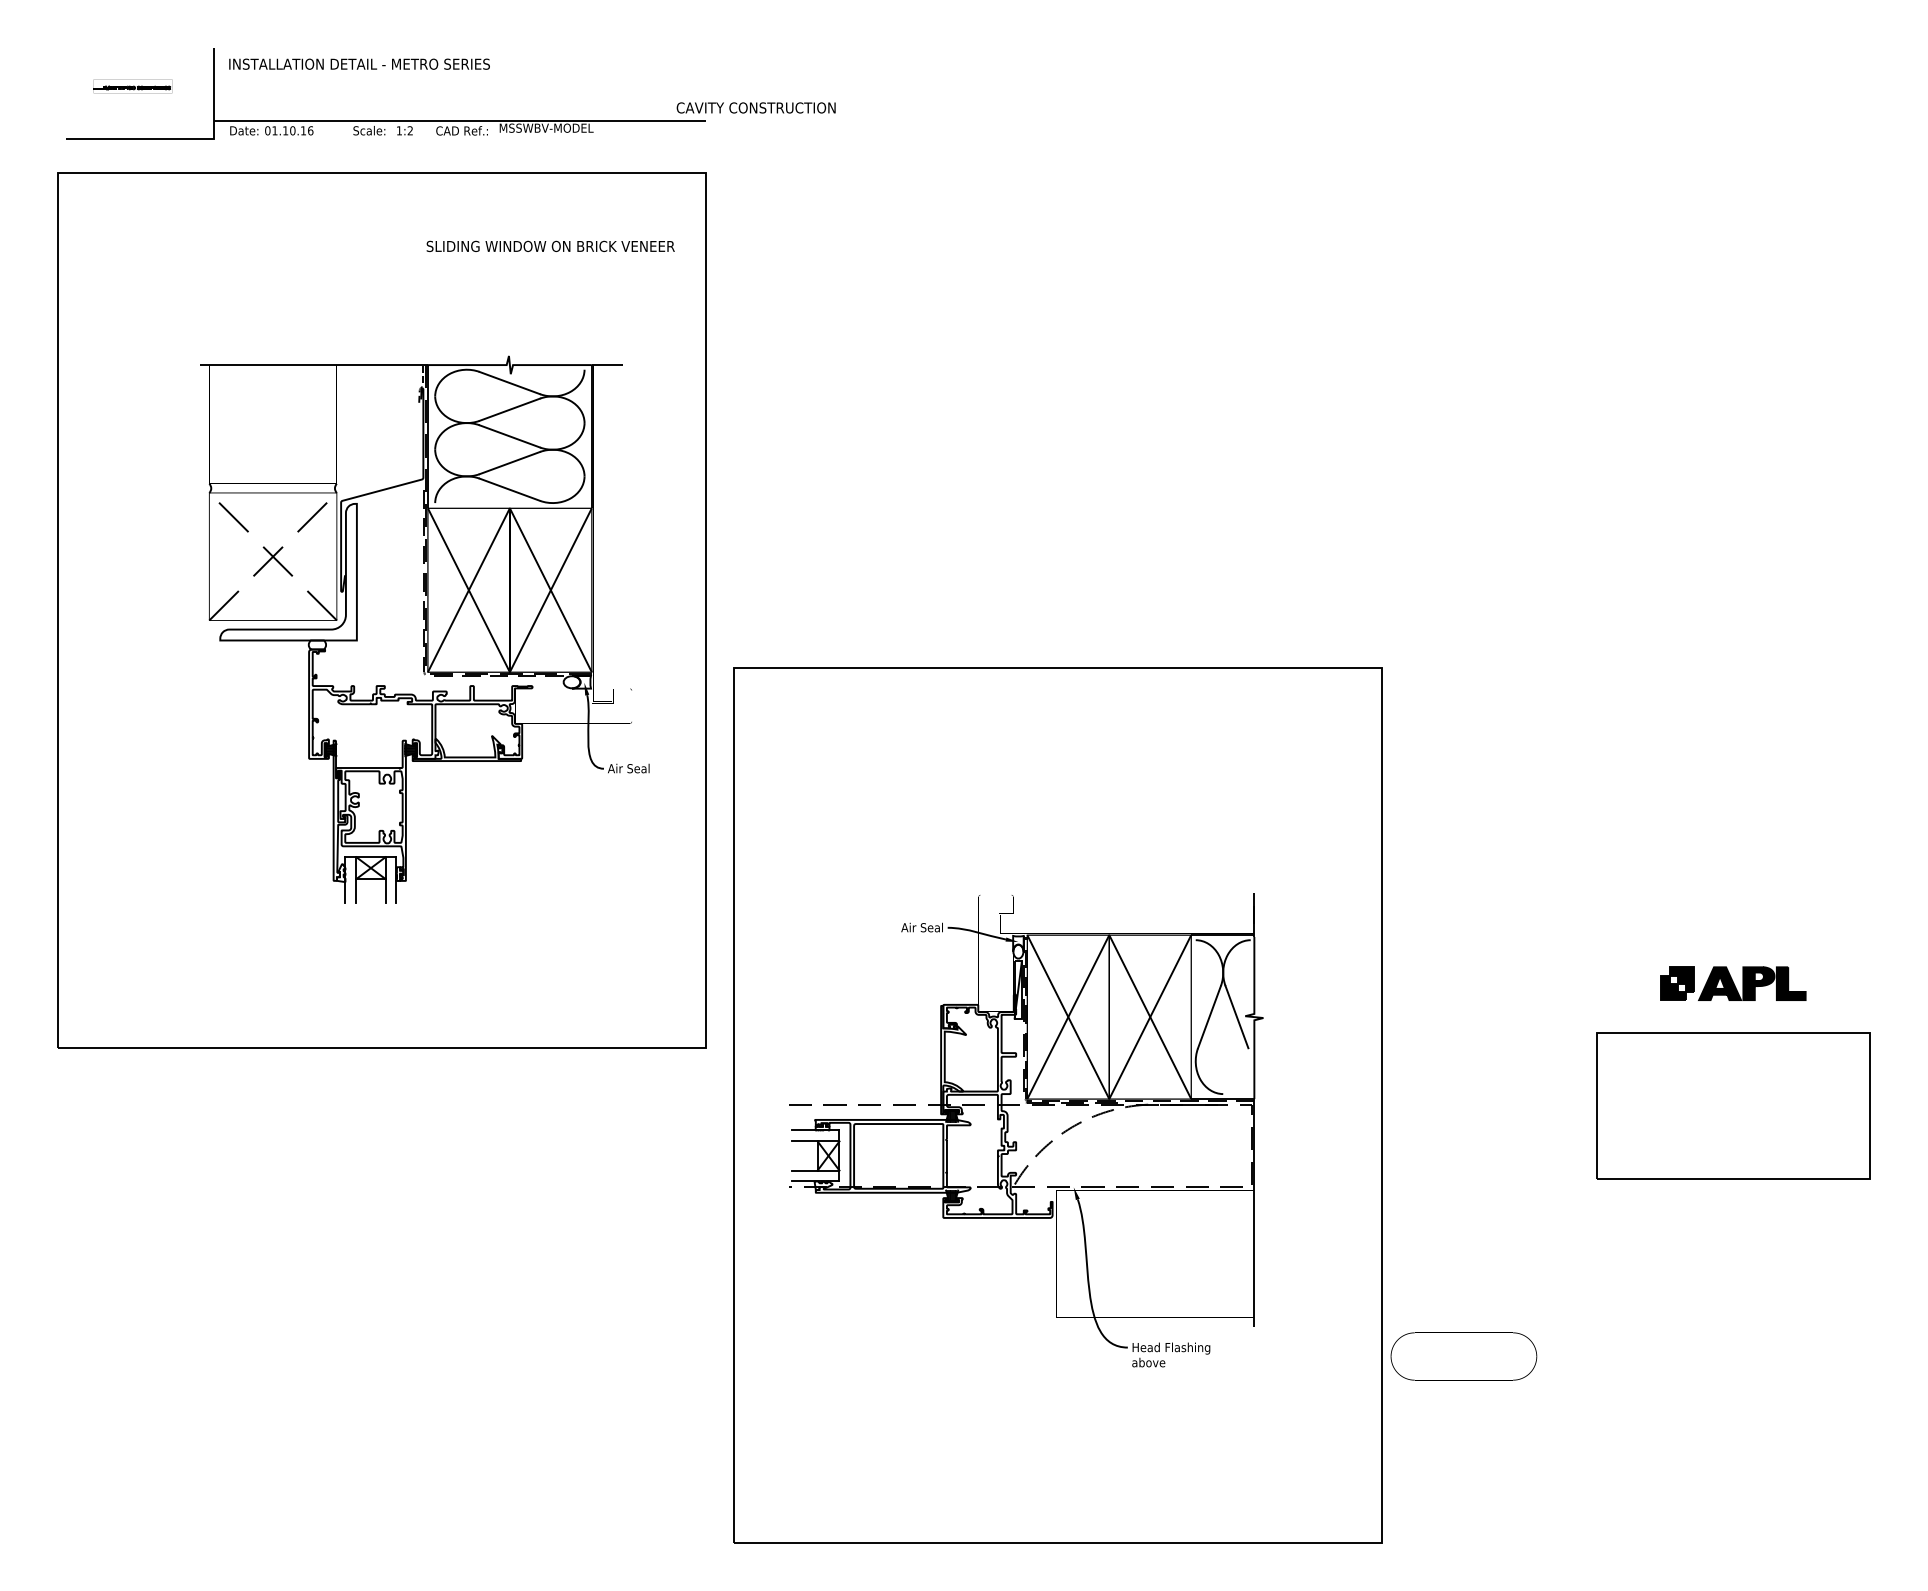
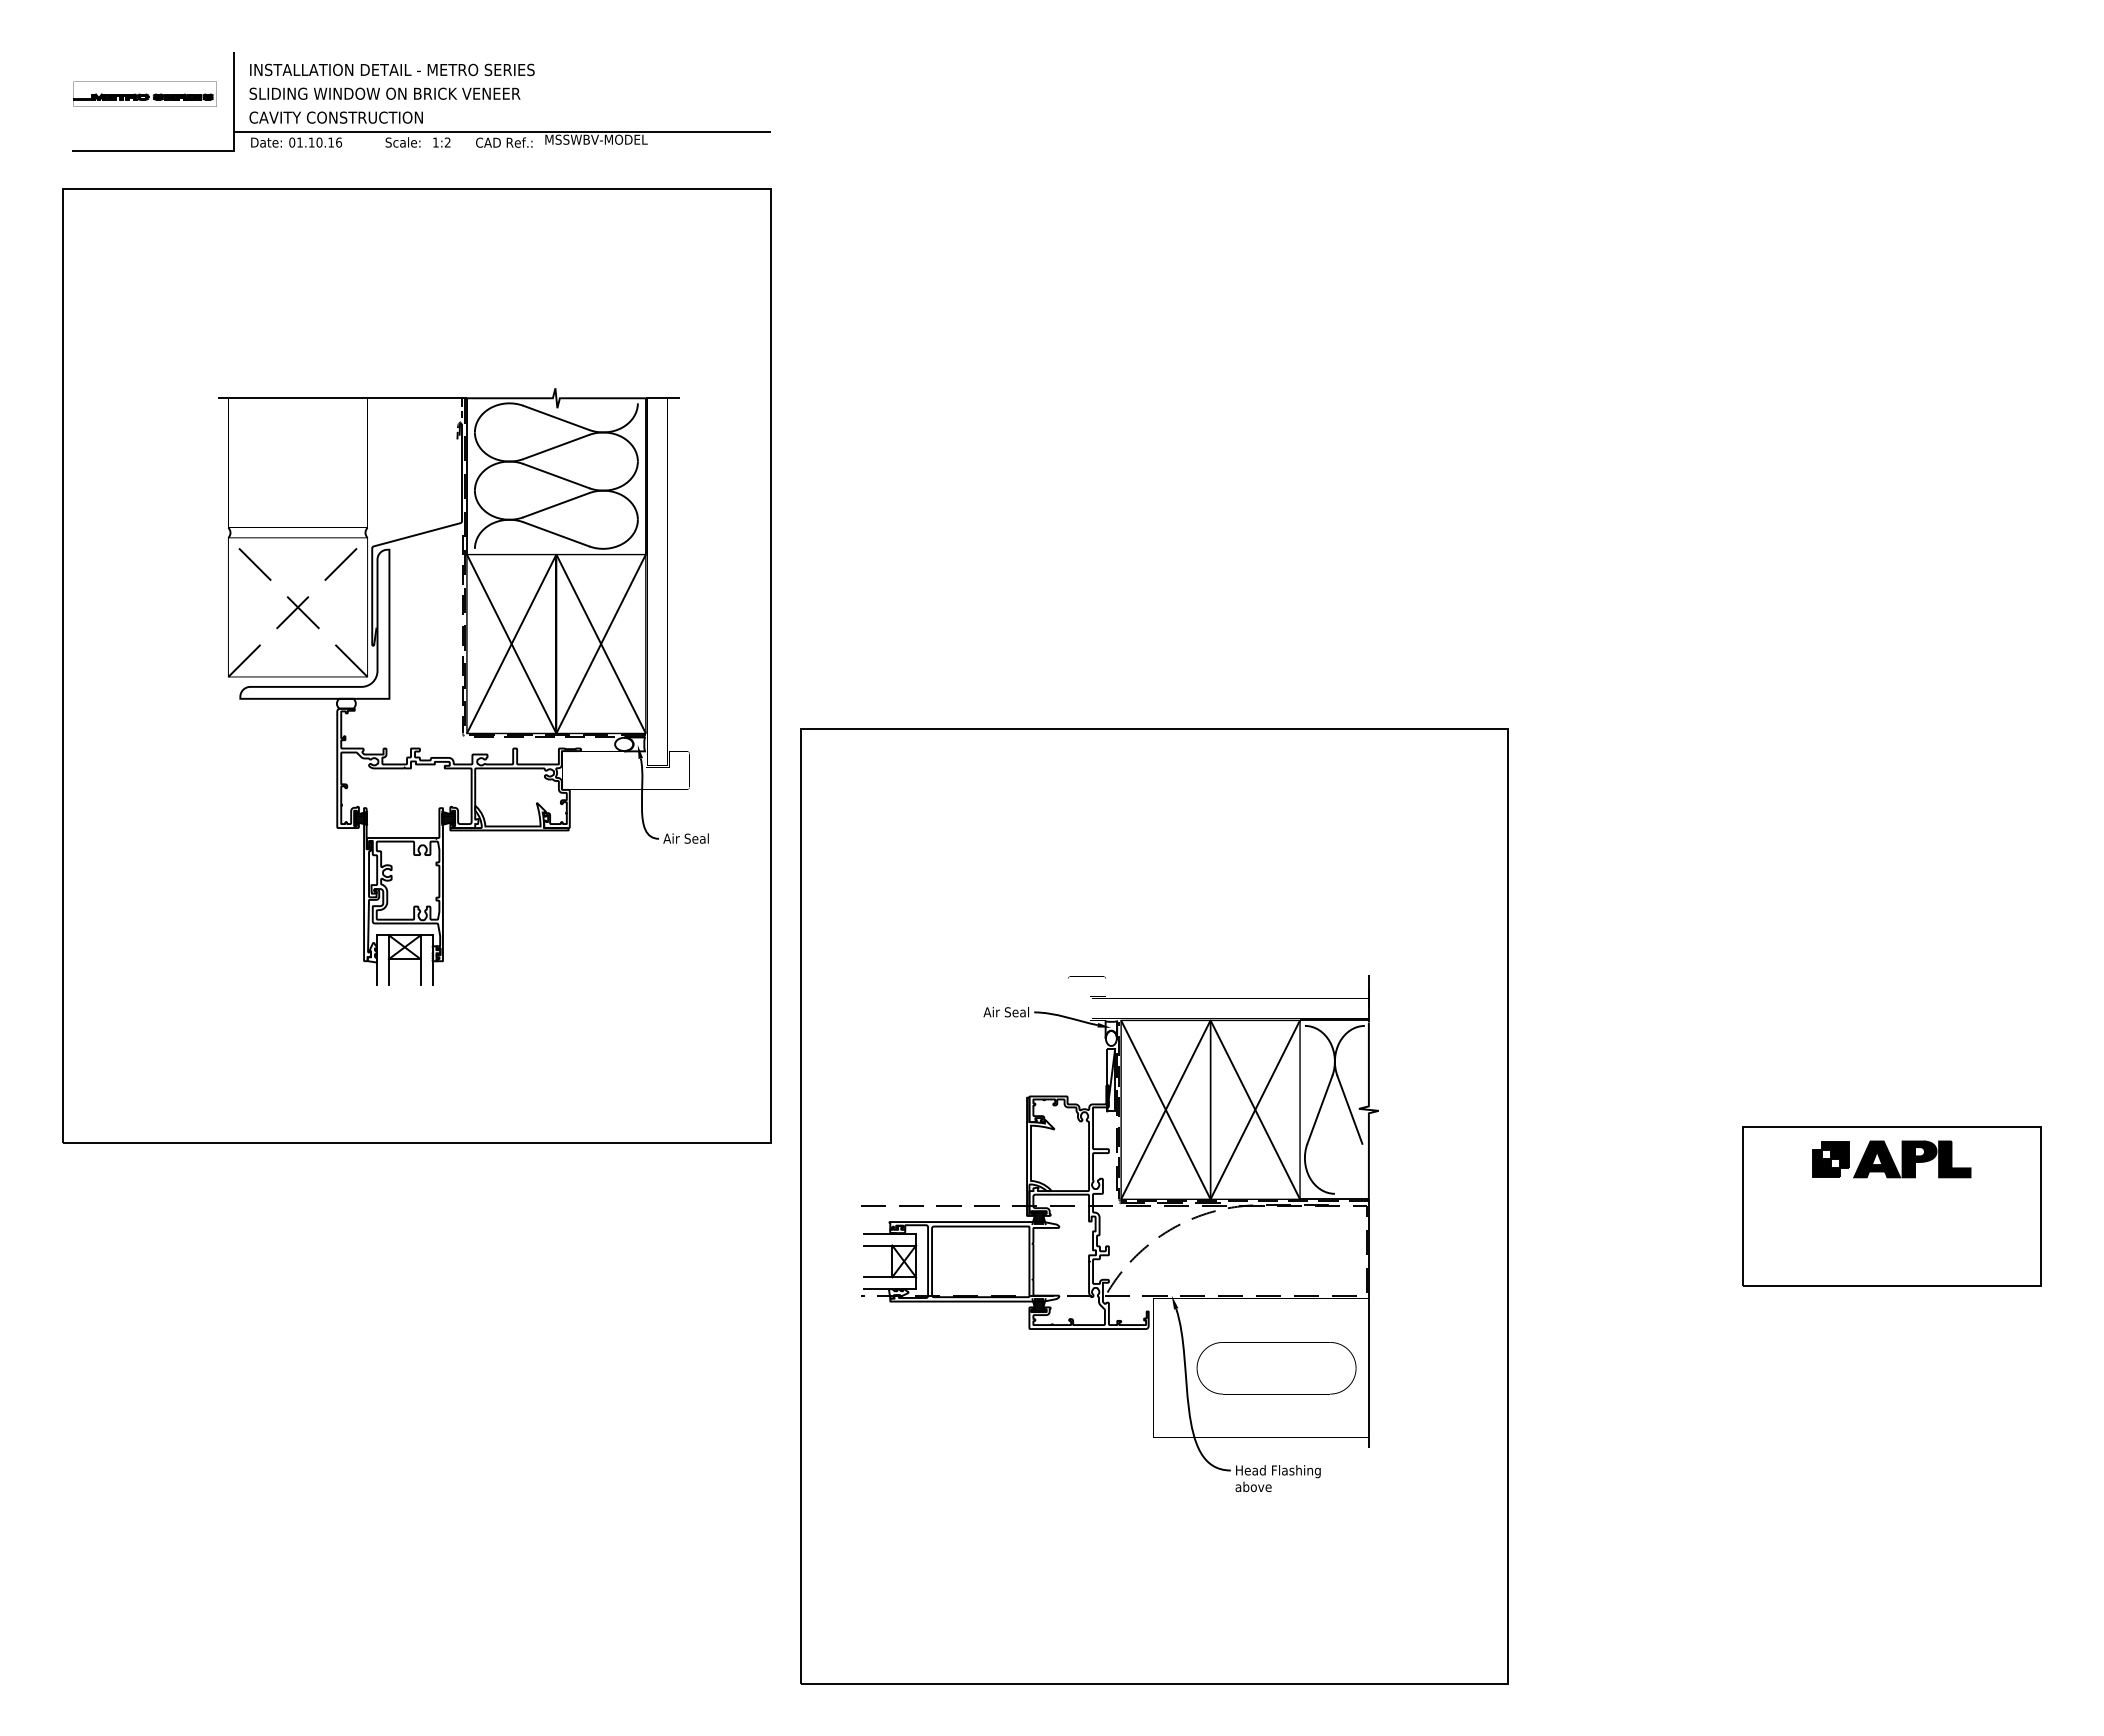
part: (132, 85) -> (144, 93), size x1.67
text: (755, 107) -> (335, 117), moved
text: (550, 246) -> (384, 93), moved
part: (1733, 983) -> (1891, 1159), moved
part: (1463, 1356) -> (1276, 1368), moved

